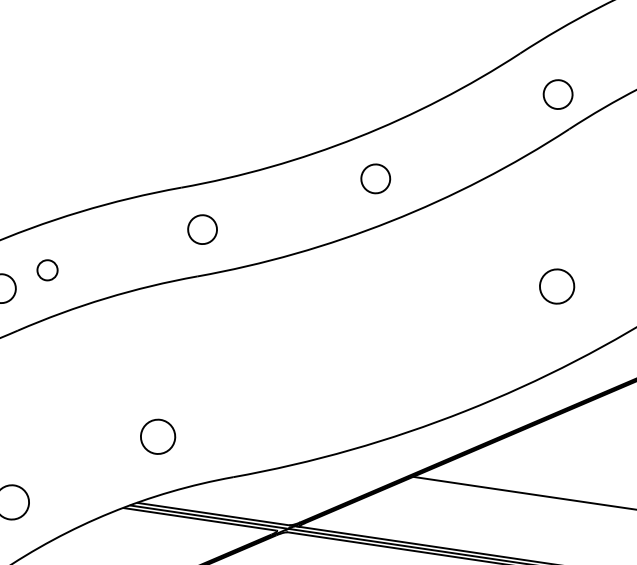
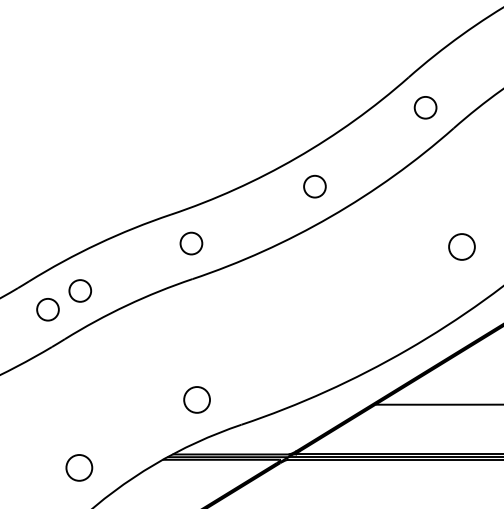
circle: (558, 94) -> (425, 107), moved
circle: (47, 269) -> (80, 290), size x1.43
circle: (157, 436) -> (196, 399), moved

